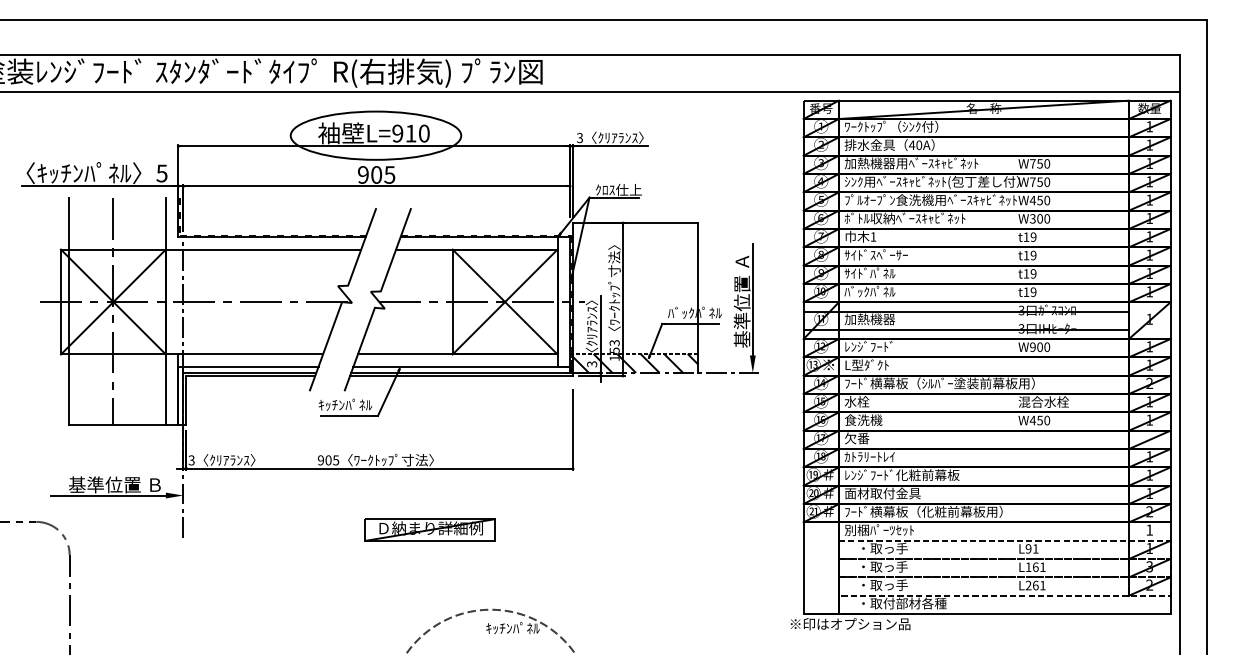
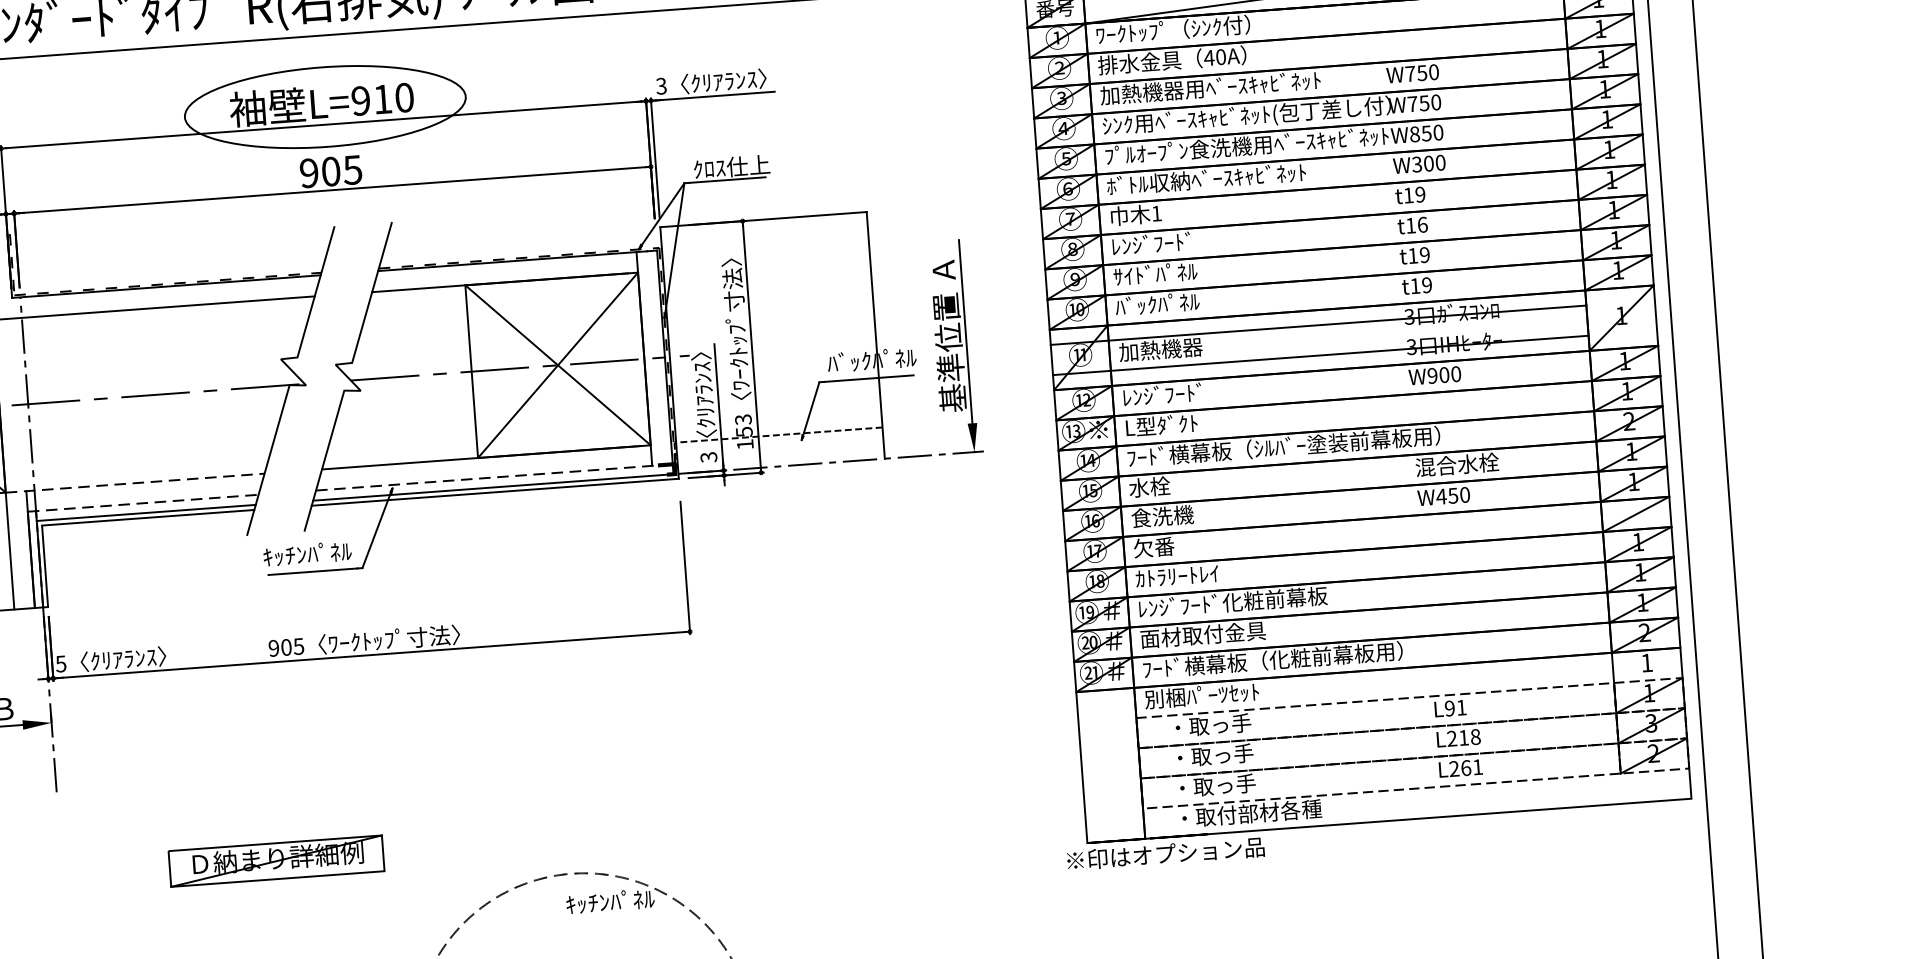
text: (1032, 200) -> (1414, 134), W450 -> W850
text: (875, 254) -> (1162, 242), ｻｲﾄﾞｽﾍﾟｰｻｰ -> ﾚﾝｼﾞﾌｰﾄﾞ
text: (1033, 255) -> (1422, 224), t19 -> t16
line: (244, 354) -> (135, 483), solid -> dashed
hatch: (635, 362) -> (780, 449), removed
line: (248, 366) -> (143, 502), solid -> dashed
line: (462, 366) -> (495, 476), solid -> dashed
text: (191, 459) -> (60, 662), 3 -> 5
part: (429, 529) -> (275, 860), moved
text: (1035, 567) -> (1463, 738), L161 -> L218

